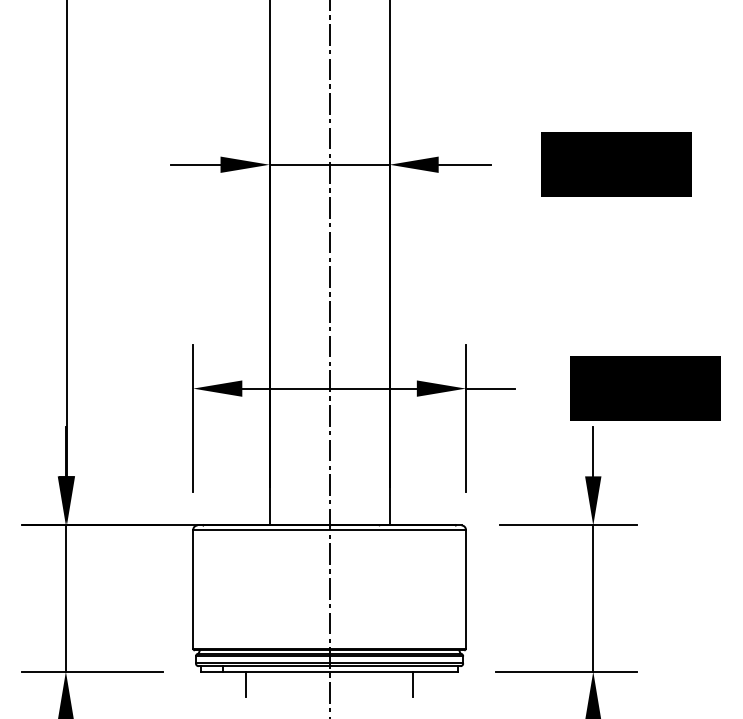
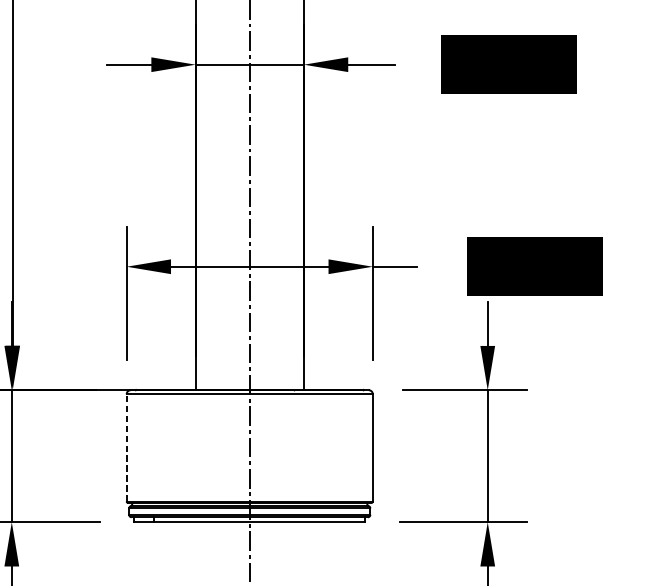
line: (193, 588) -> (126, 447), solid -> dashed
line: (246, 684) -> (174, 533), removed
line: (412, 684) -> (324, 533), removed

